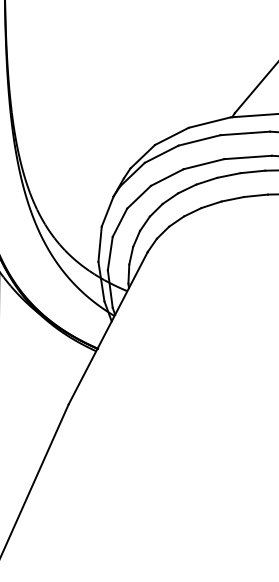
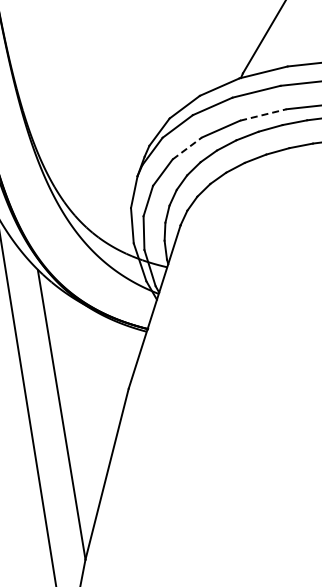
line: (248, 157) -> (263, 114), solid -> dashed
line: (167, 177) -> (187, 148), solid -> dashed

